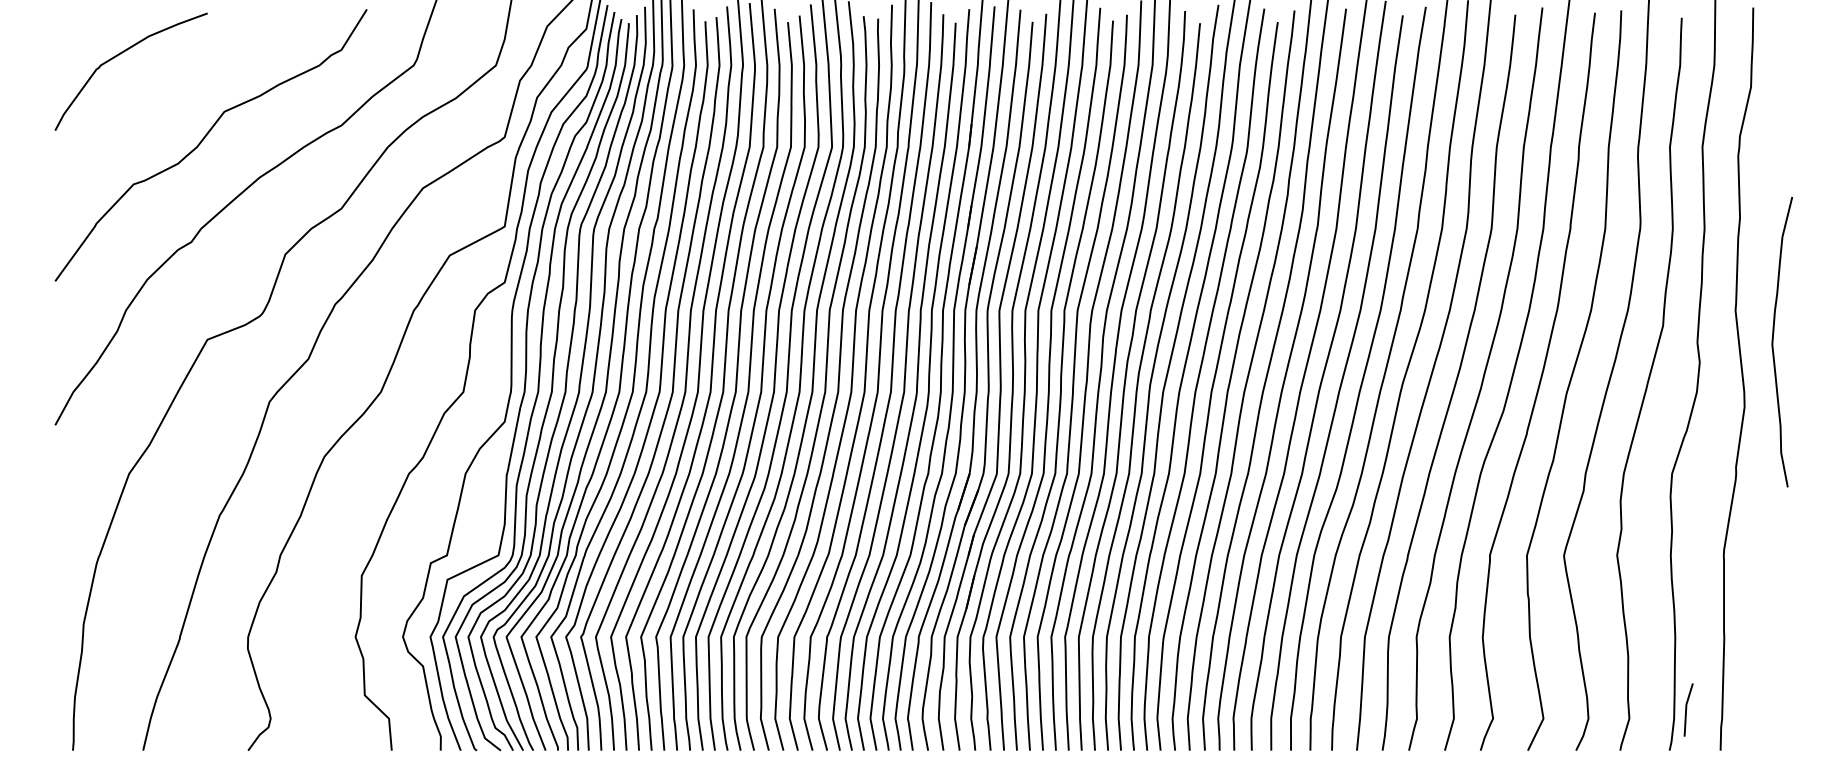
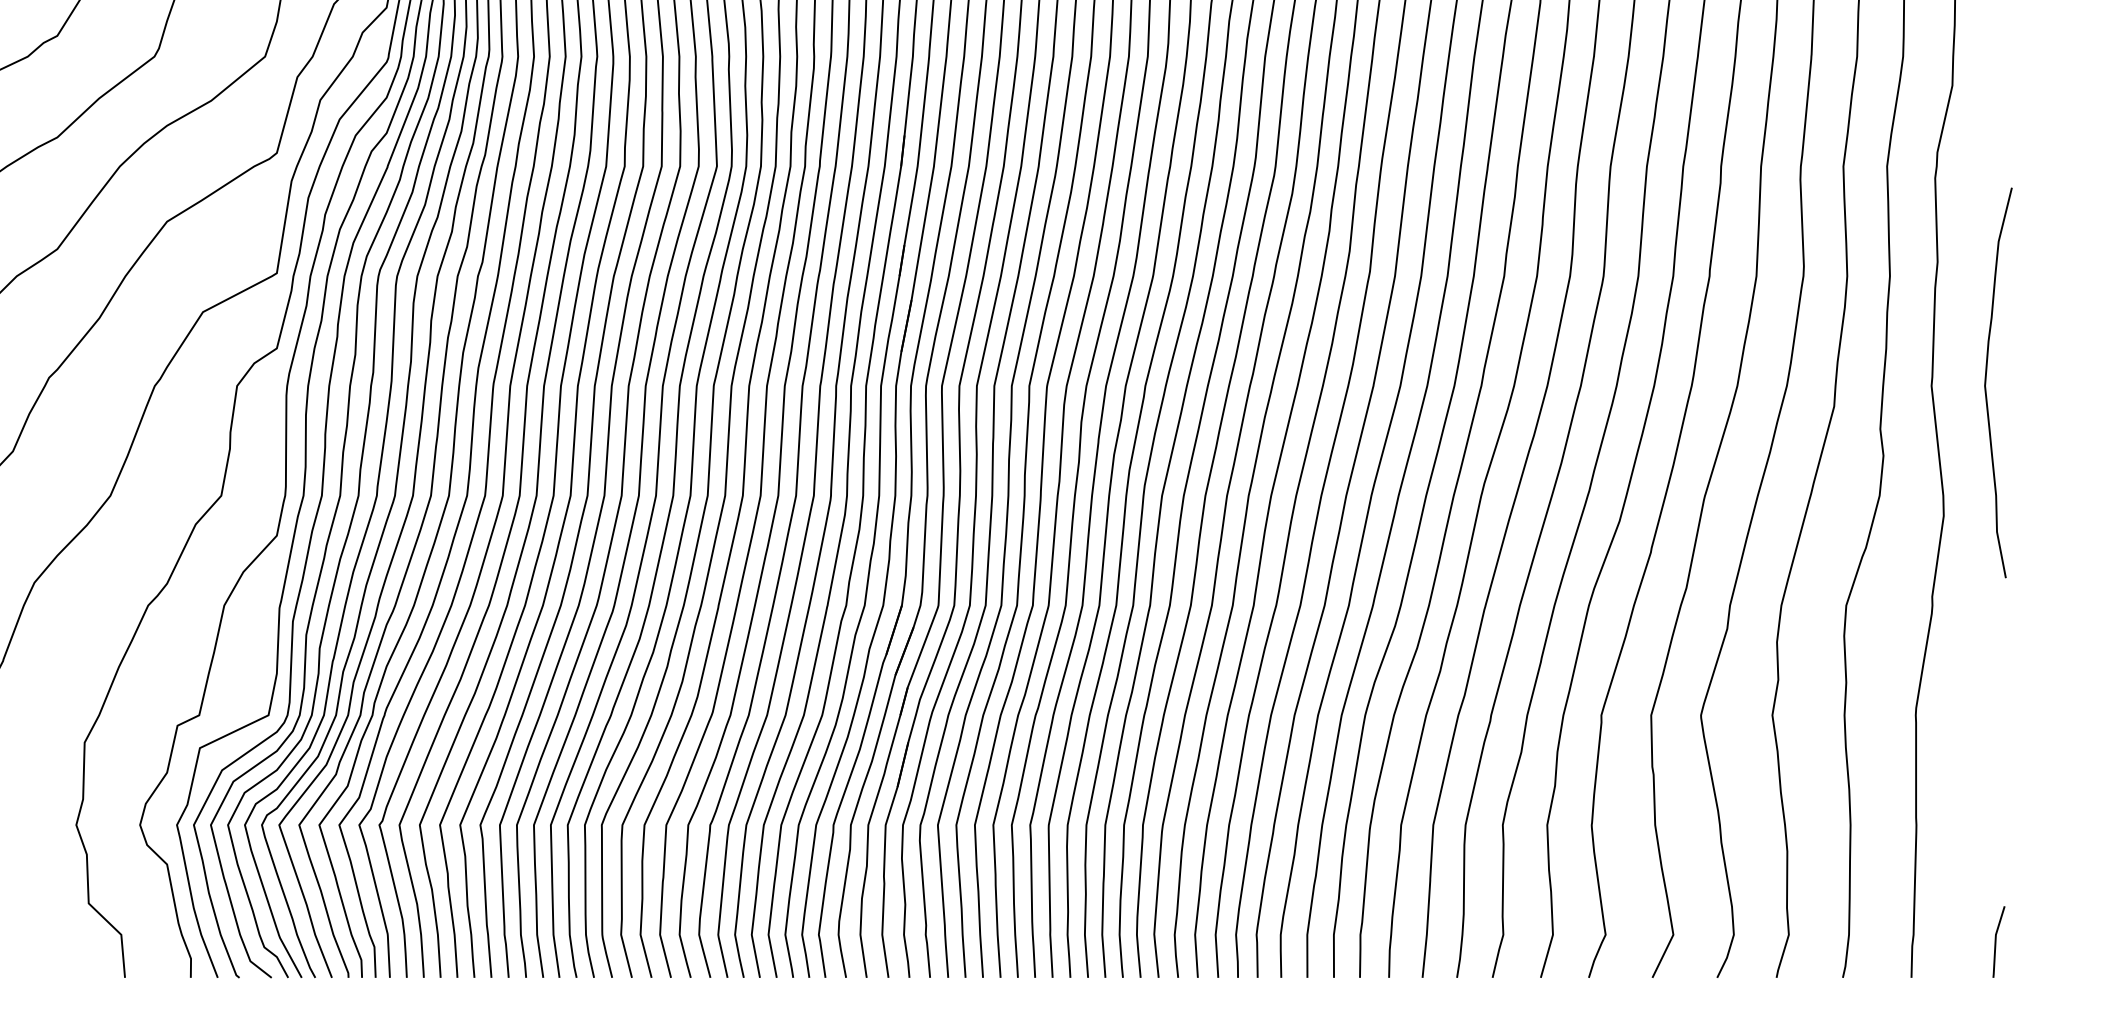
curve: (1773, 341) -> (1986, 382), moved
line: (1687, 708) -> (1997, 939), moved

